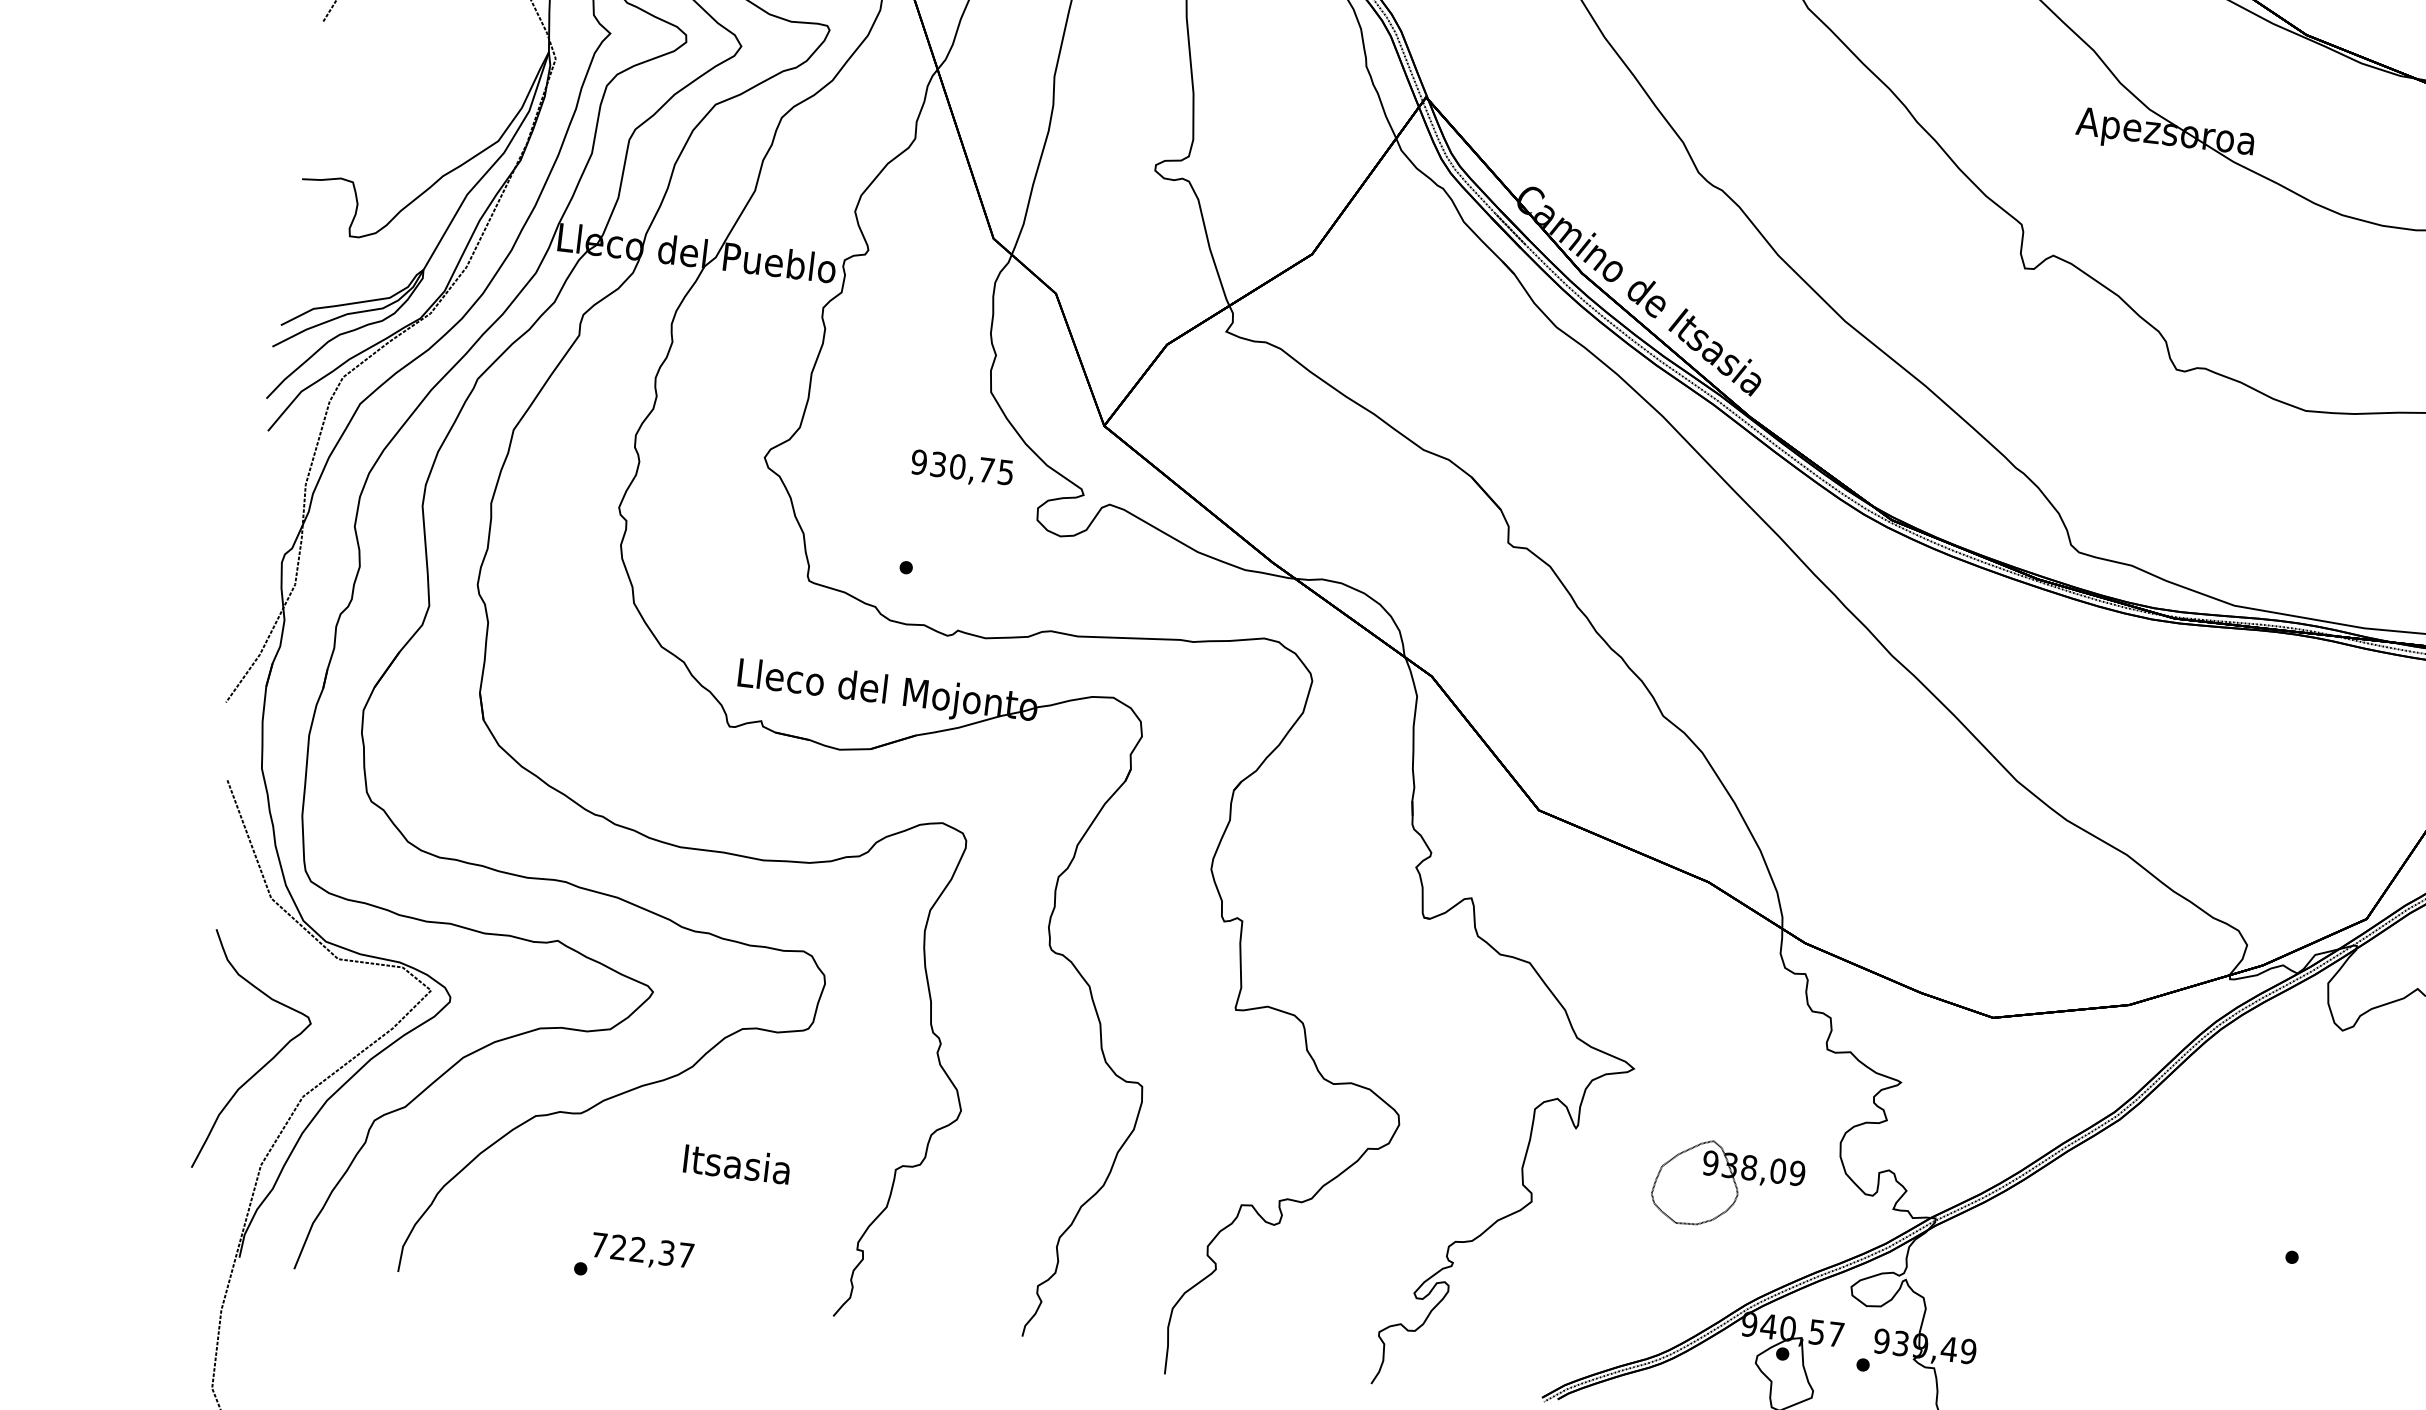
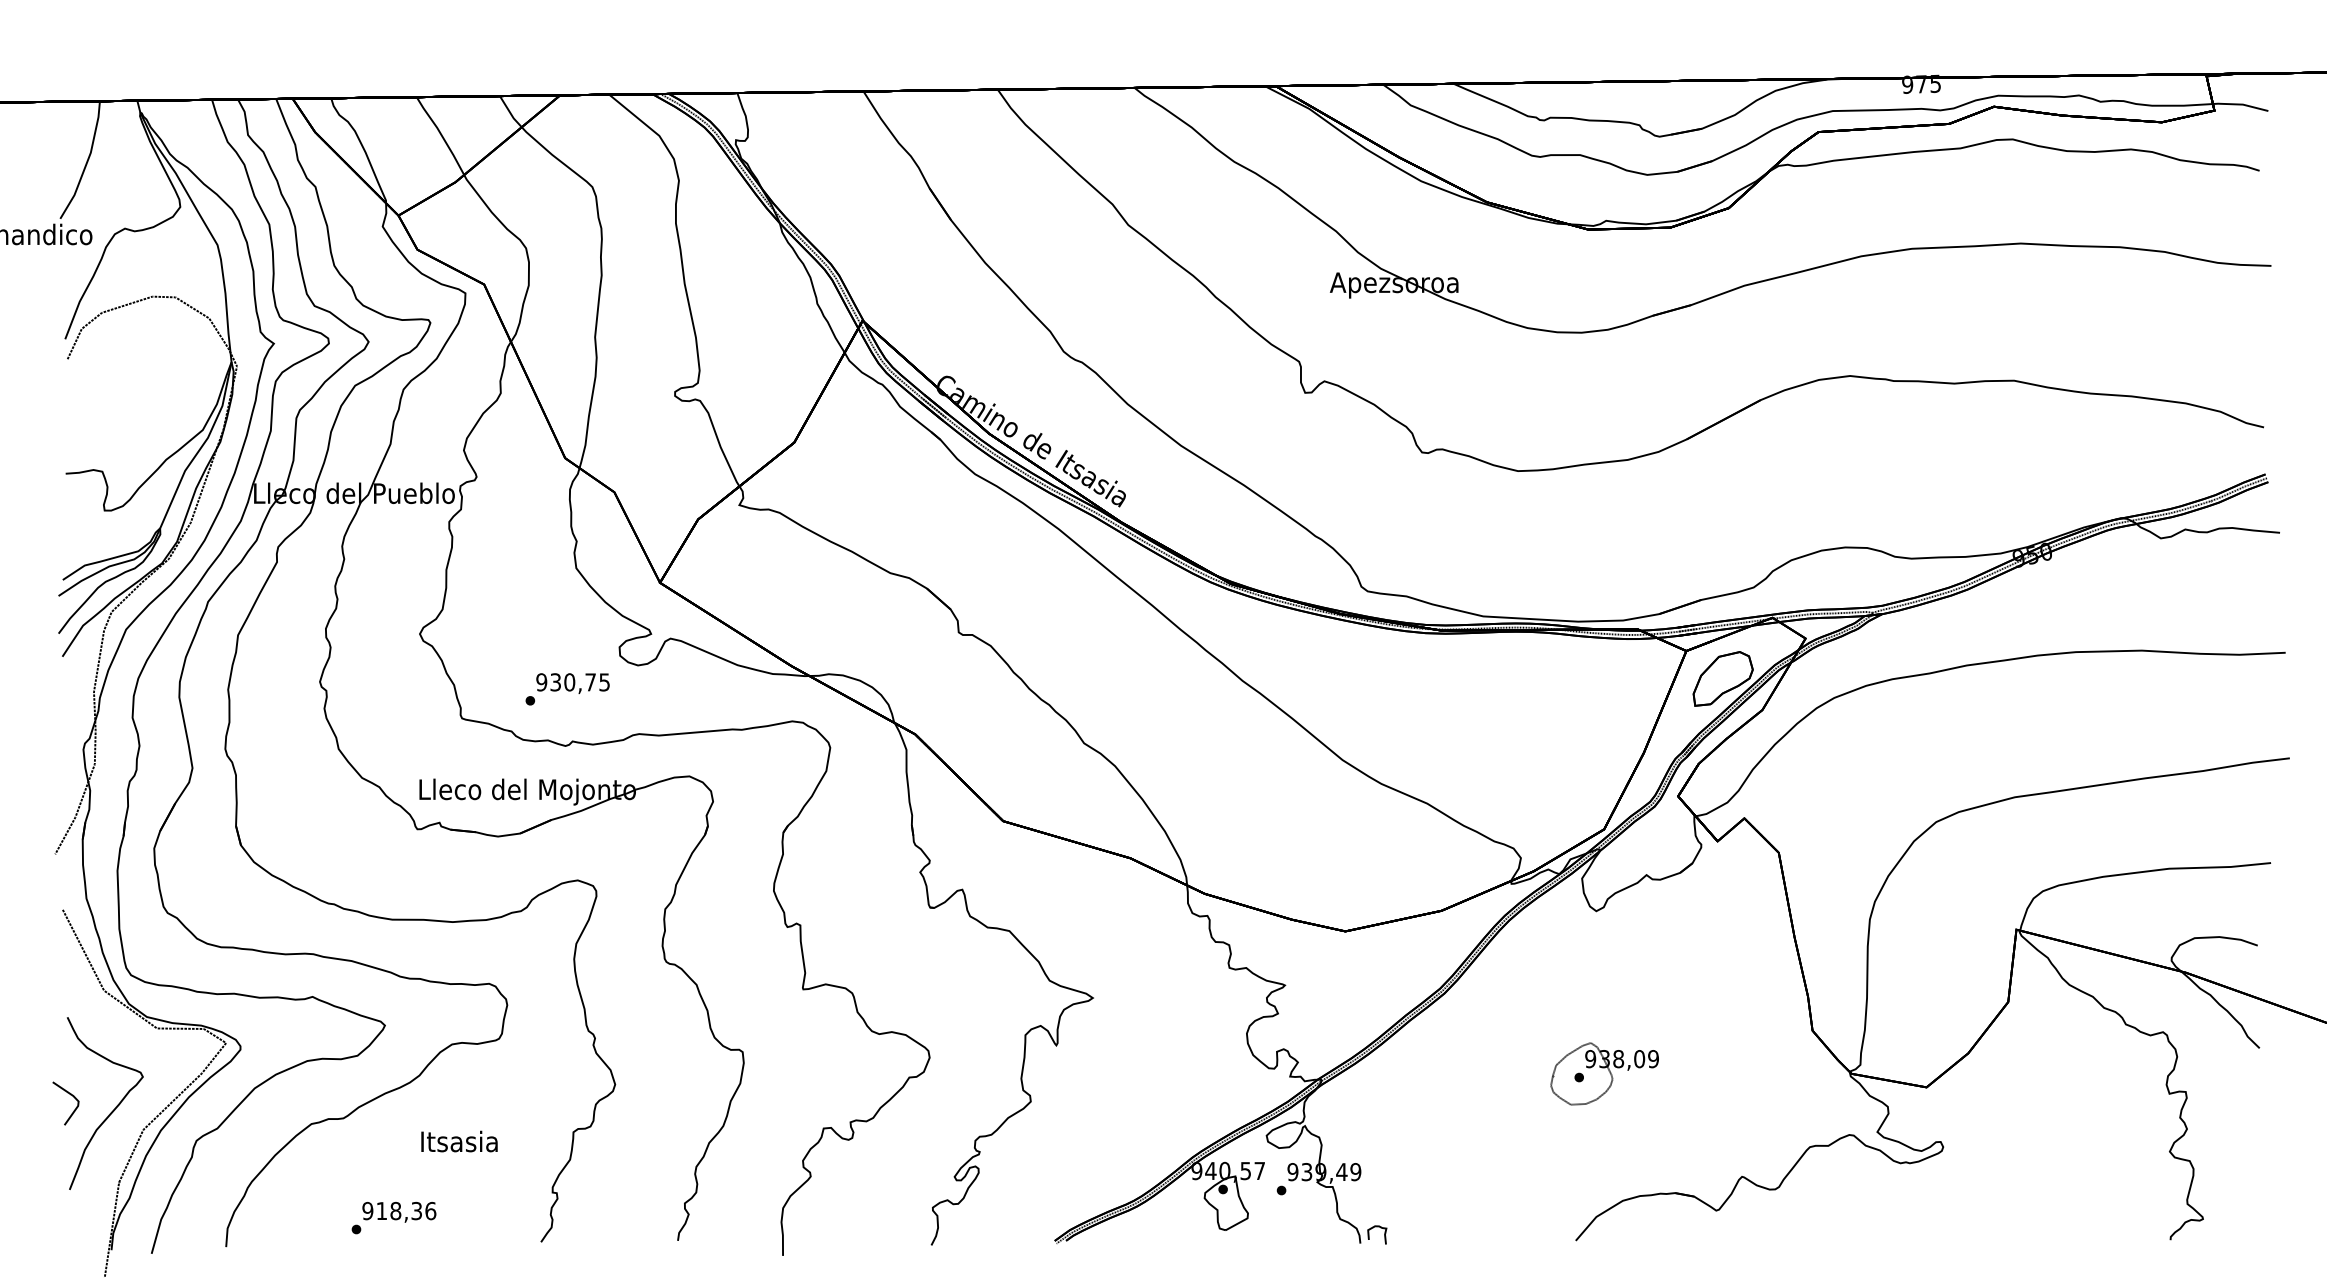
text: (961, 468) -> (572, 683), moved
part: (207, 1037) -> (70, 1095), added
part: (1727, 1185) -> (1604, 1073), moved
text: (643, 1249) -> (399, 1210), 722,37 -> 918,36

